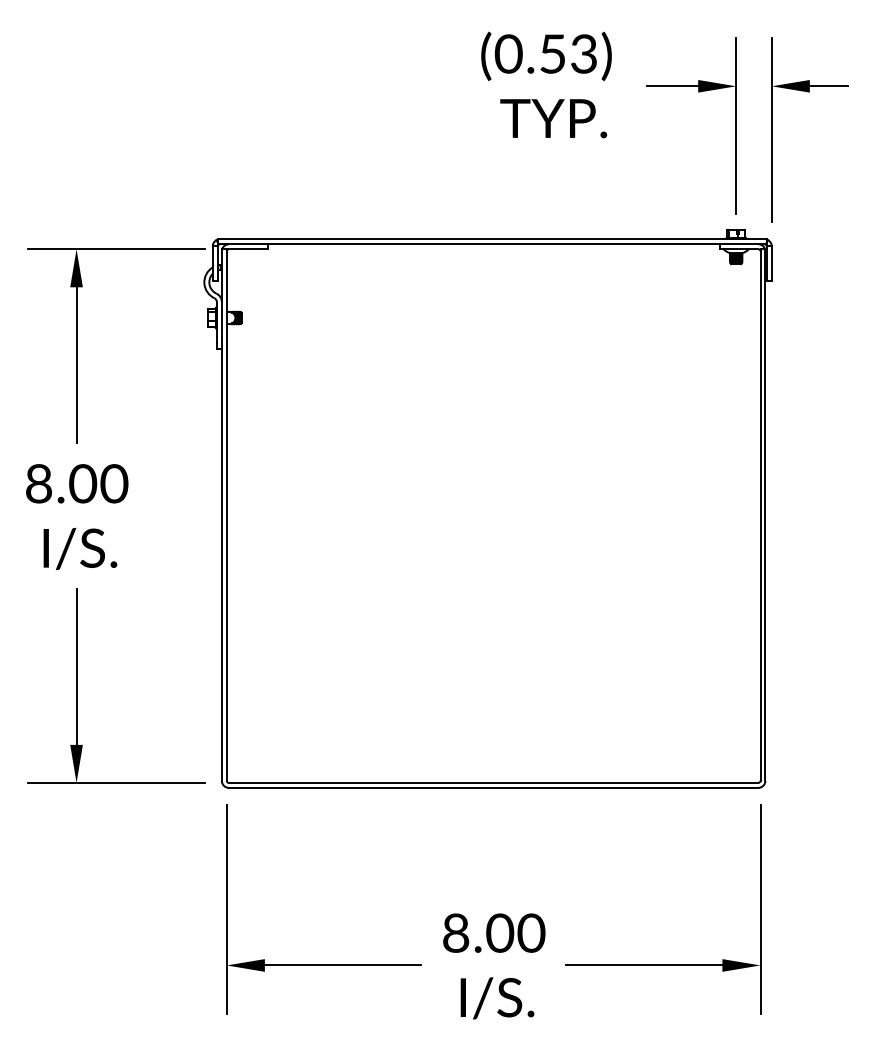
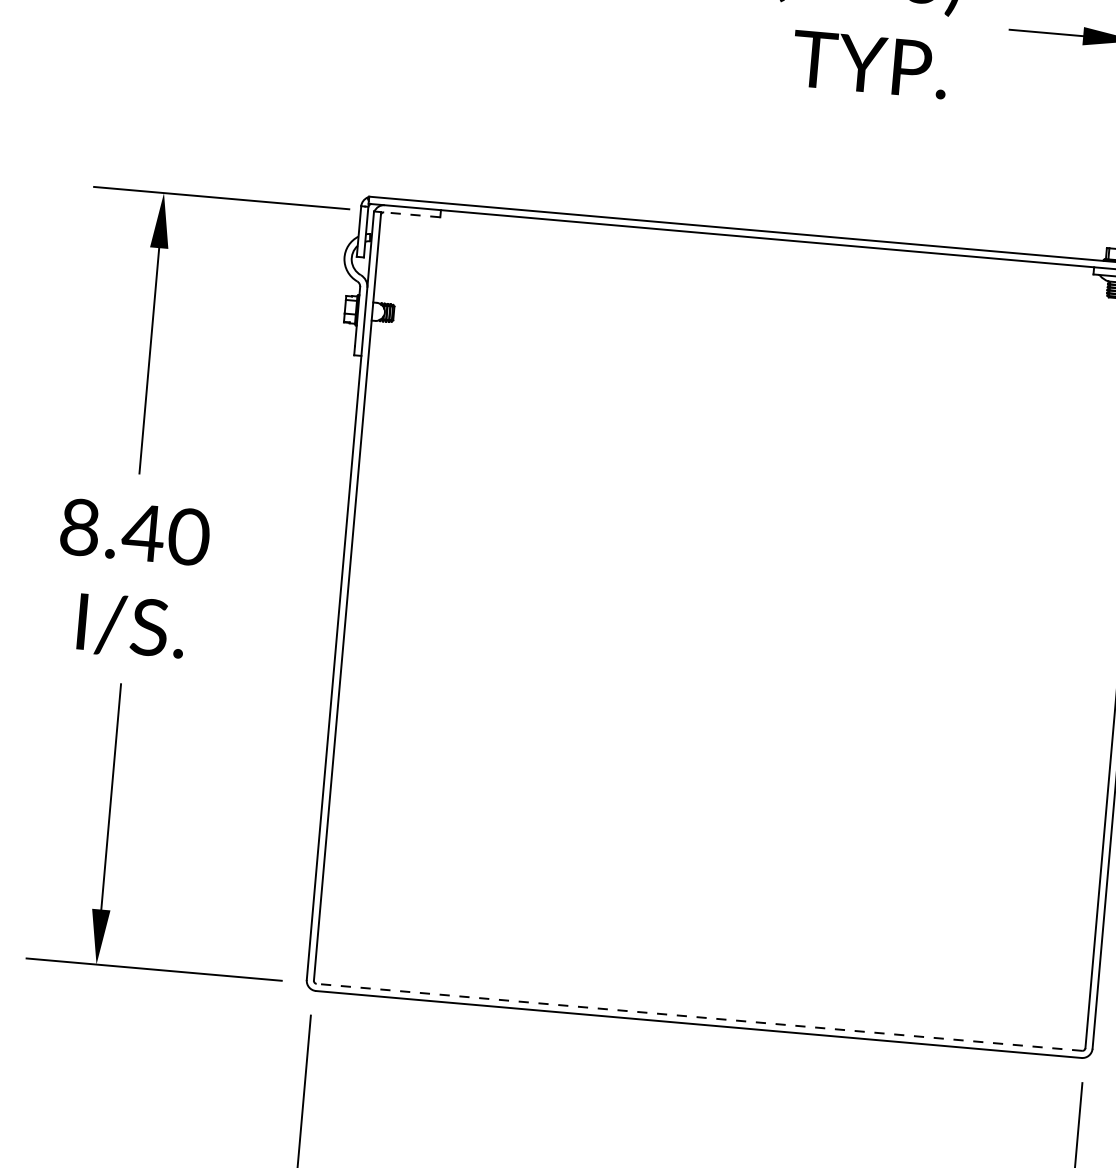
line: (247, 249) -> (411, 215), solid -> dashed
text: (82, 483) -> (142, 532), 8.00 -> 8.40
line: (493, 782) -> (699, 1016), solid -> dashed

